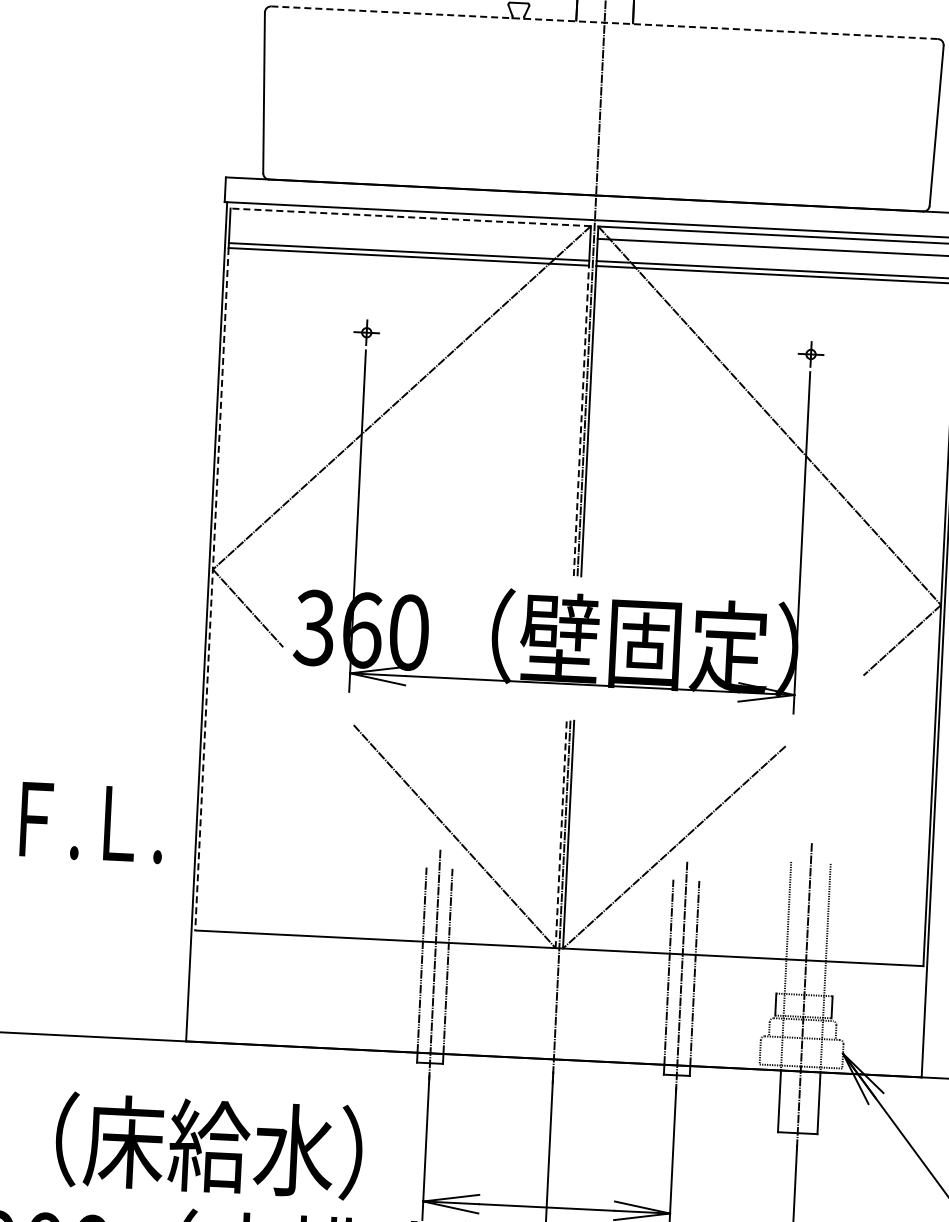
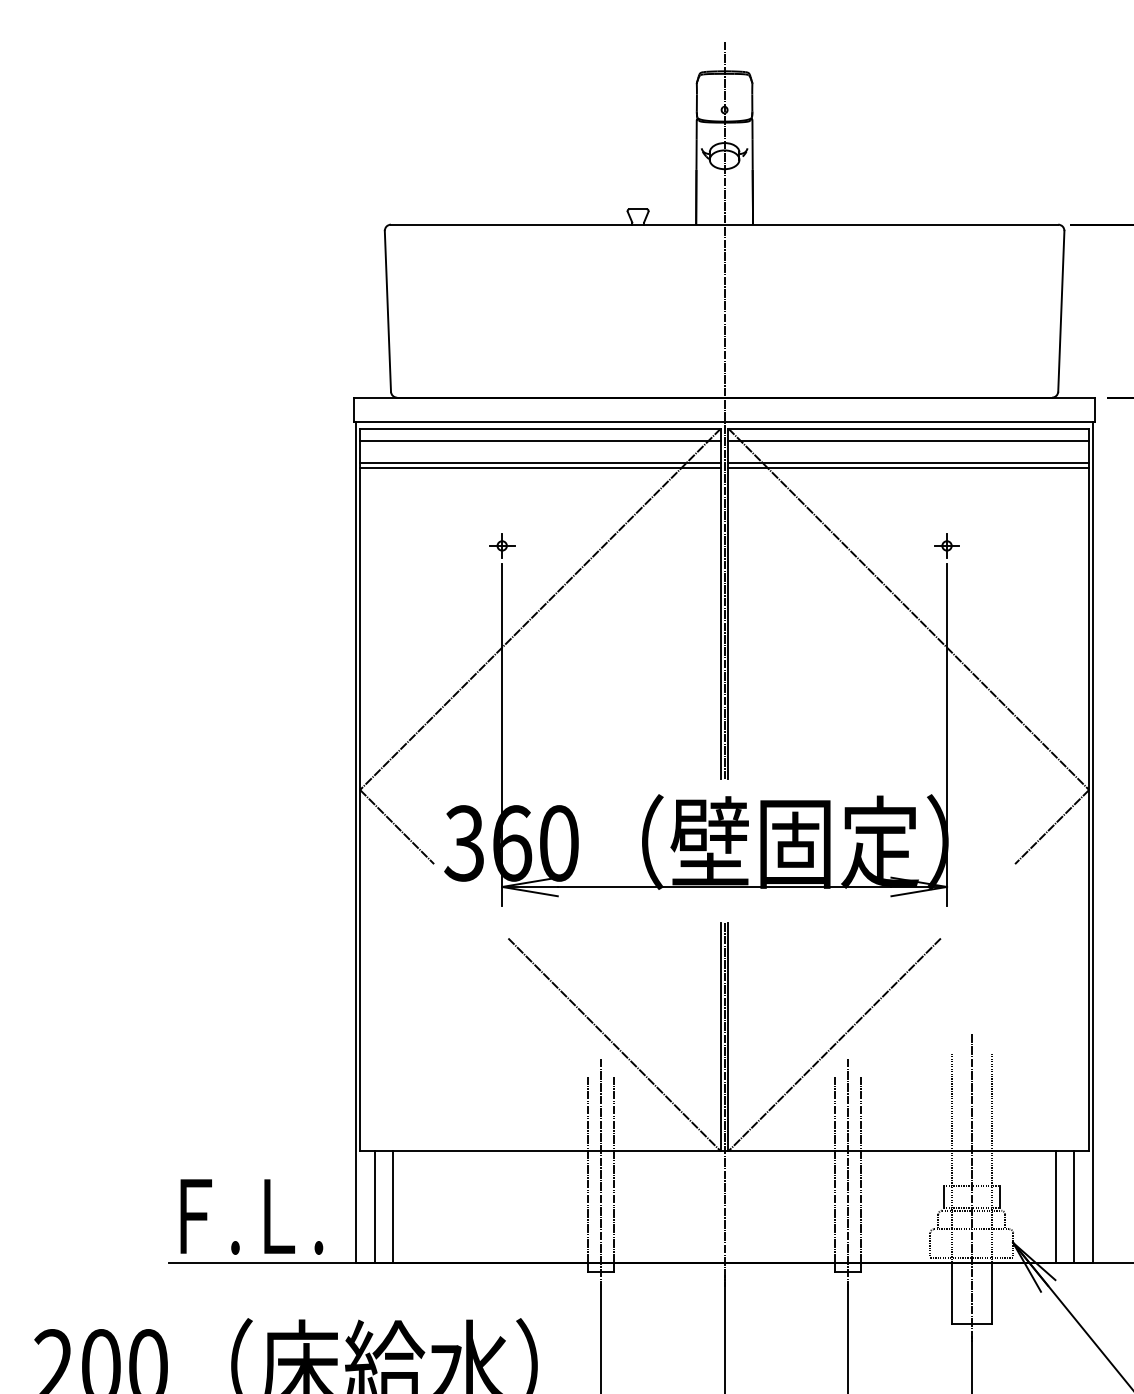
line: (604, 22) -> (724, 224), dashed -> solid
line: (410, 217) -> (540, 428), dashed -> solid
line: (410, 229) -> (540, 440), added
line: (581, 419) -> (720, 622), dashed -> solid
line: (212, 589) -> (360, 809), dashed -> solid
text: (91, 822) -> (251, 1216), moved
line: (560, 834) -> (720, 1037), dashed -> solid
line: (206, 986) -> (374, 1206), added
line: (225, 987) -> (393, 1206), added
line: (887, 1019) -> (1055, 1206), added
line: (906, 1020) -> (1074, 1206), added

